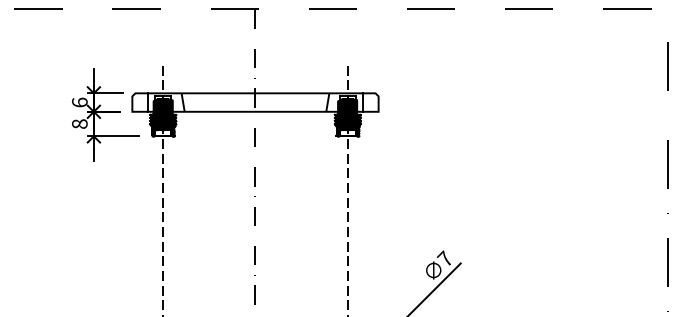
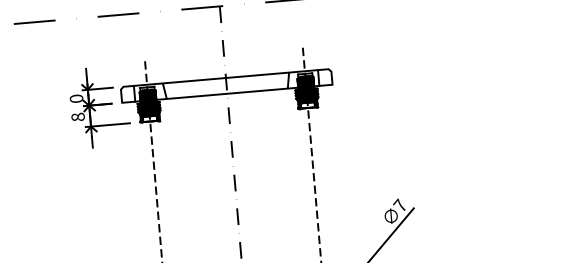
text: (79, 102) -> (76, 98), 6 -> 0

